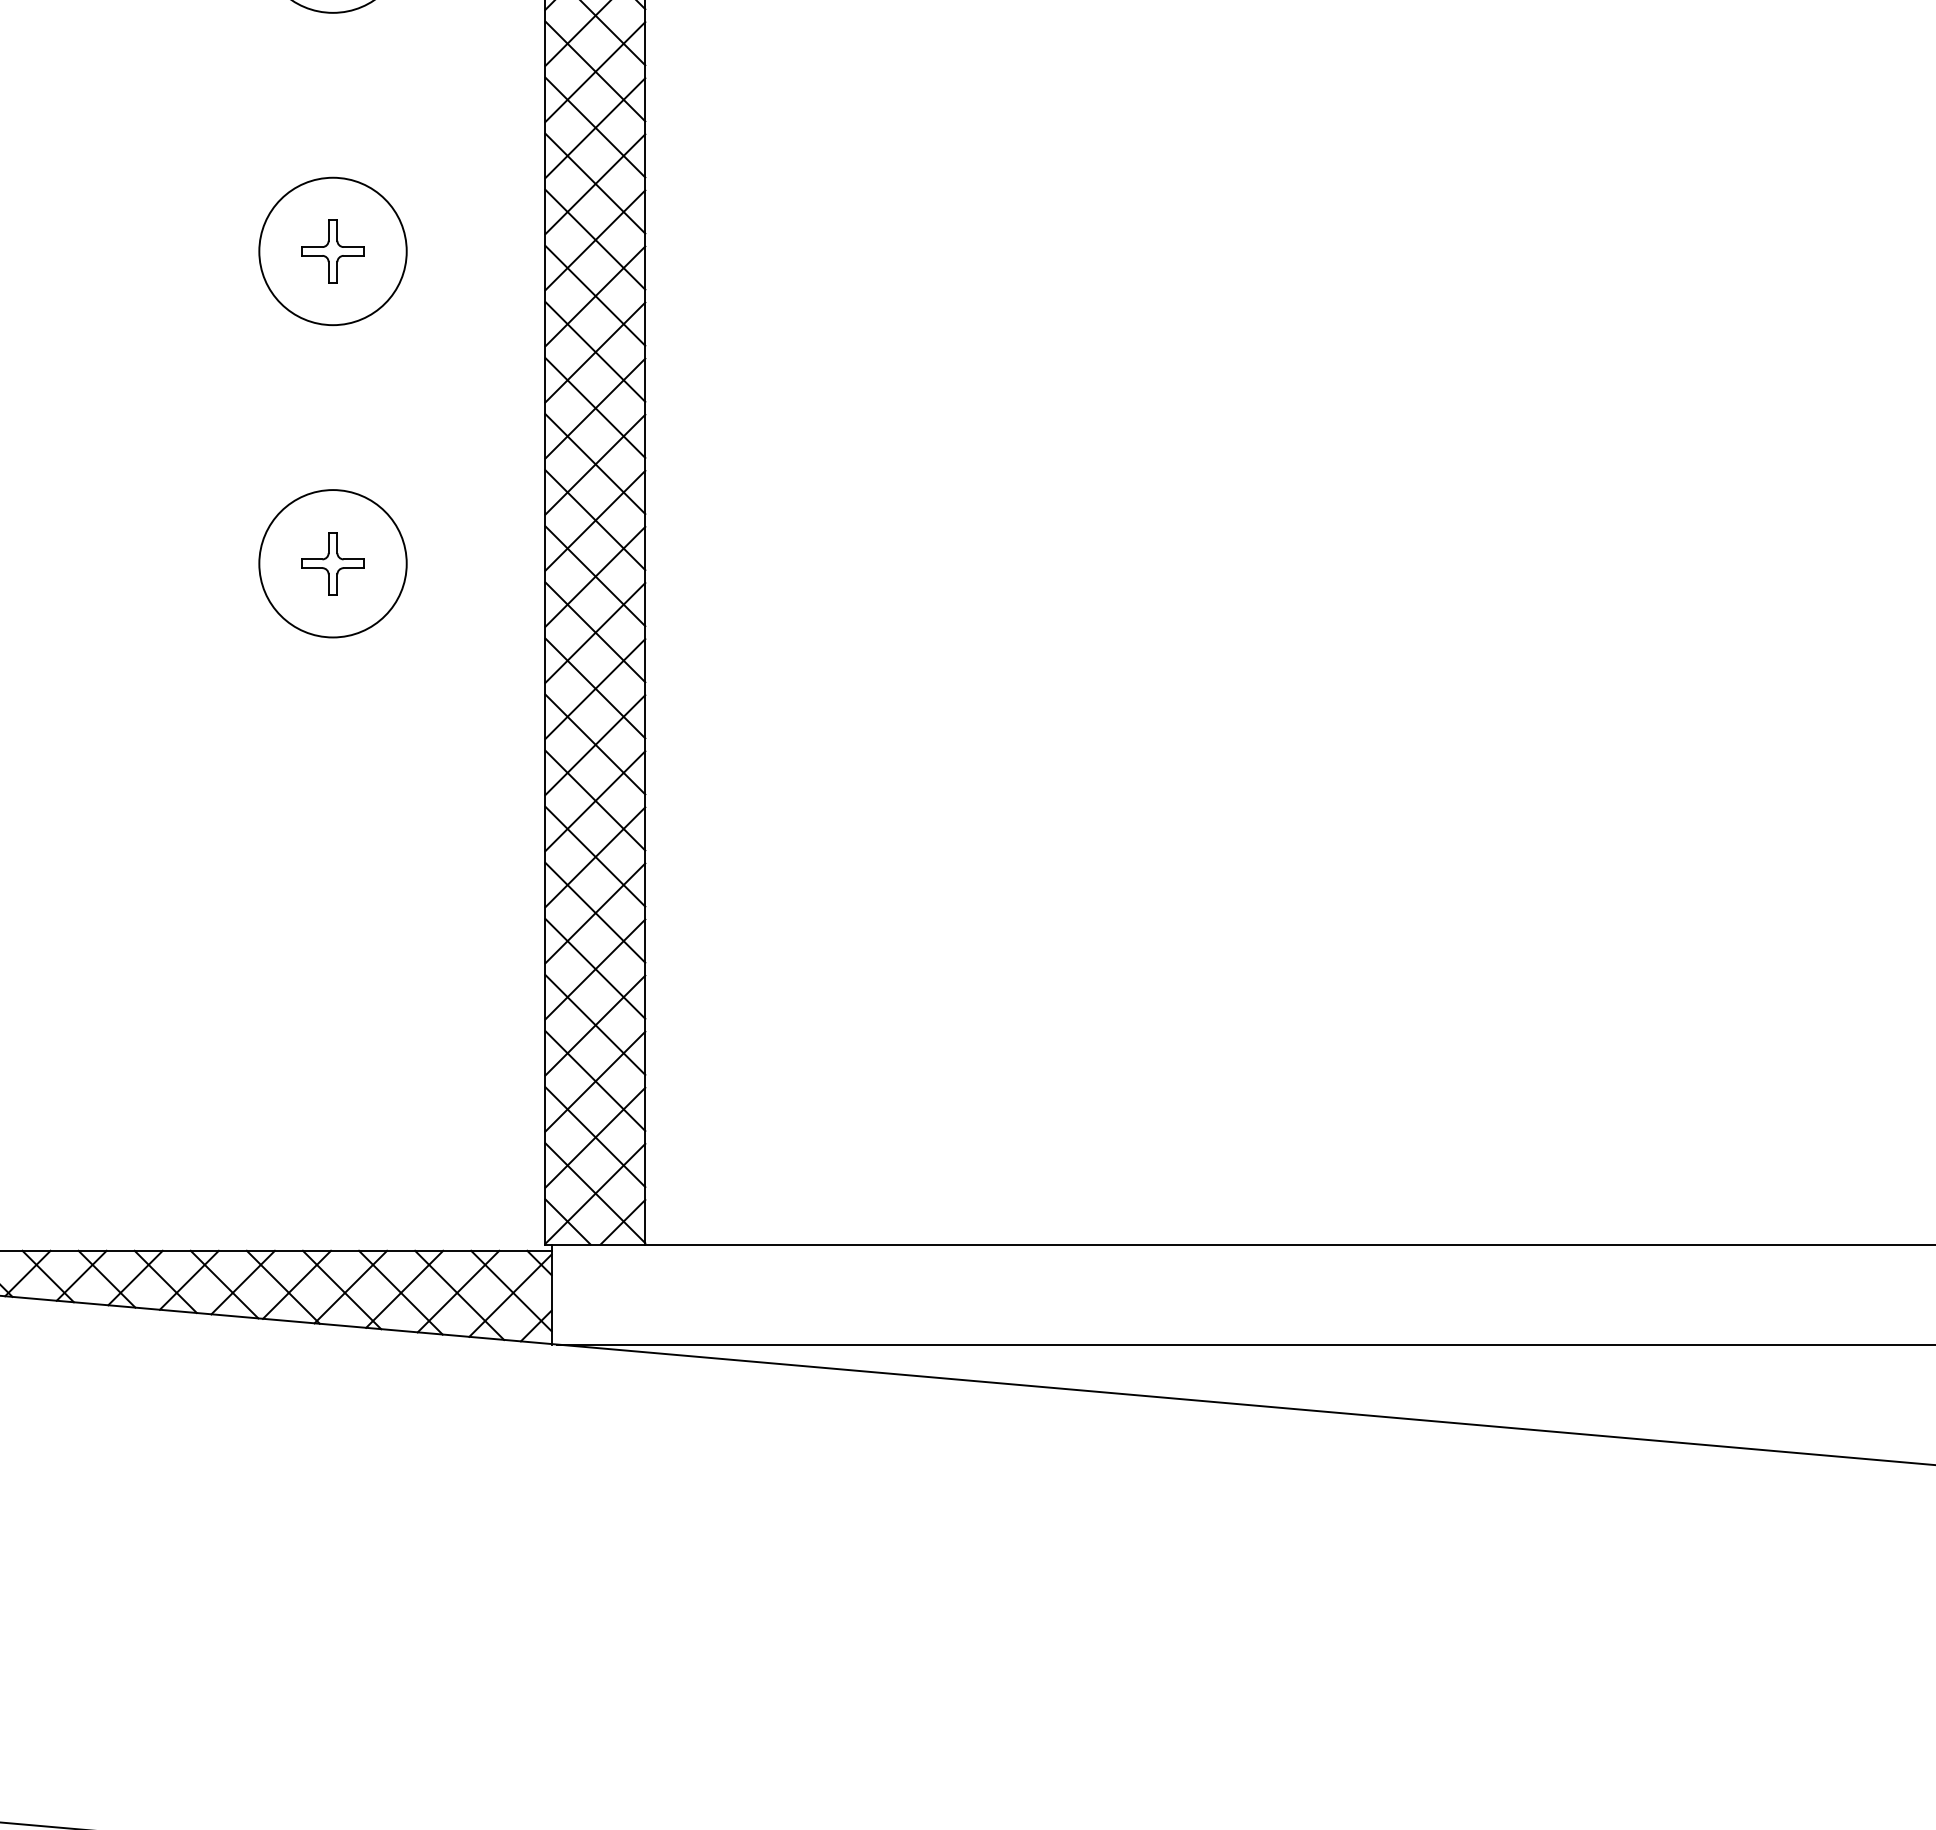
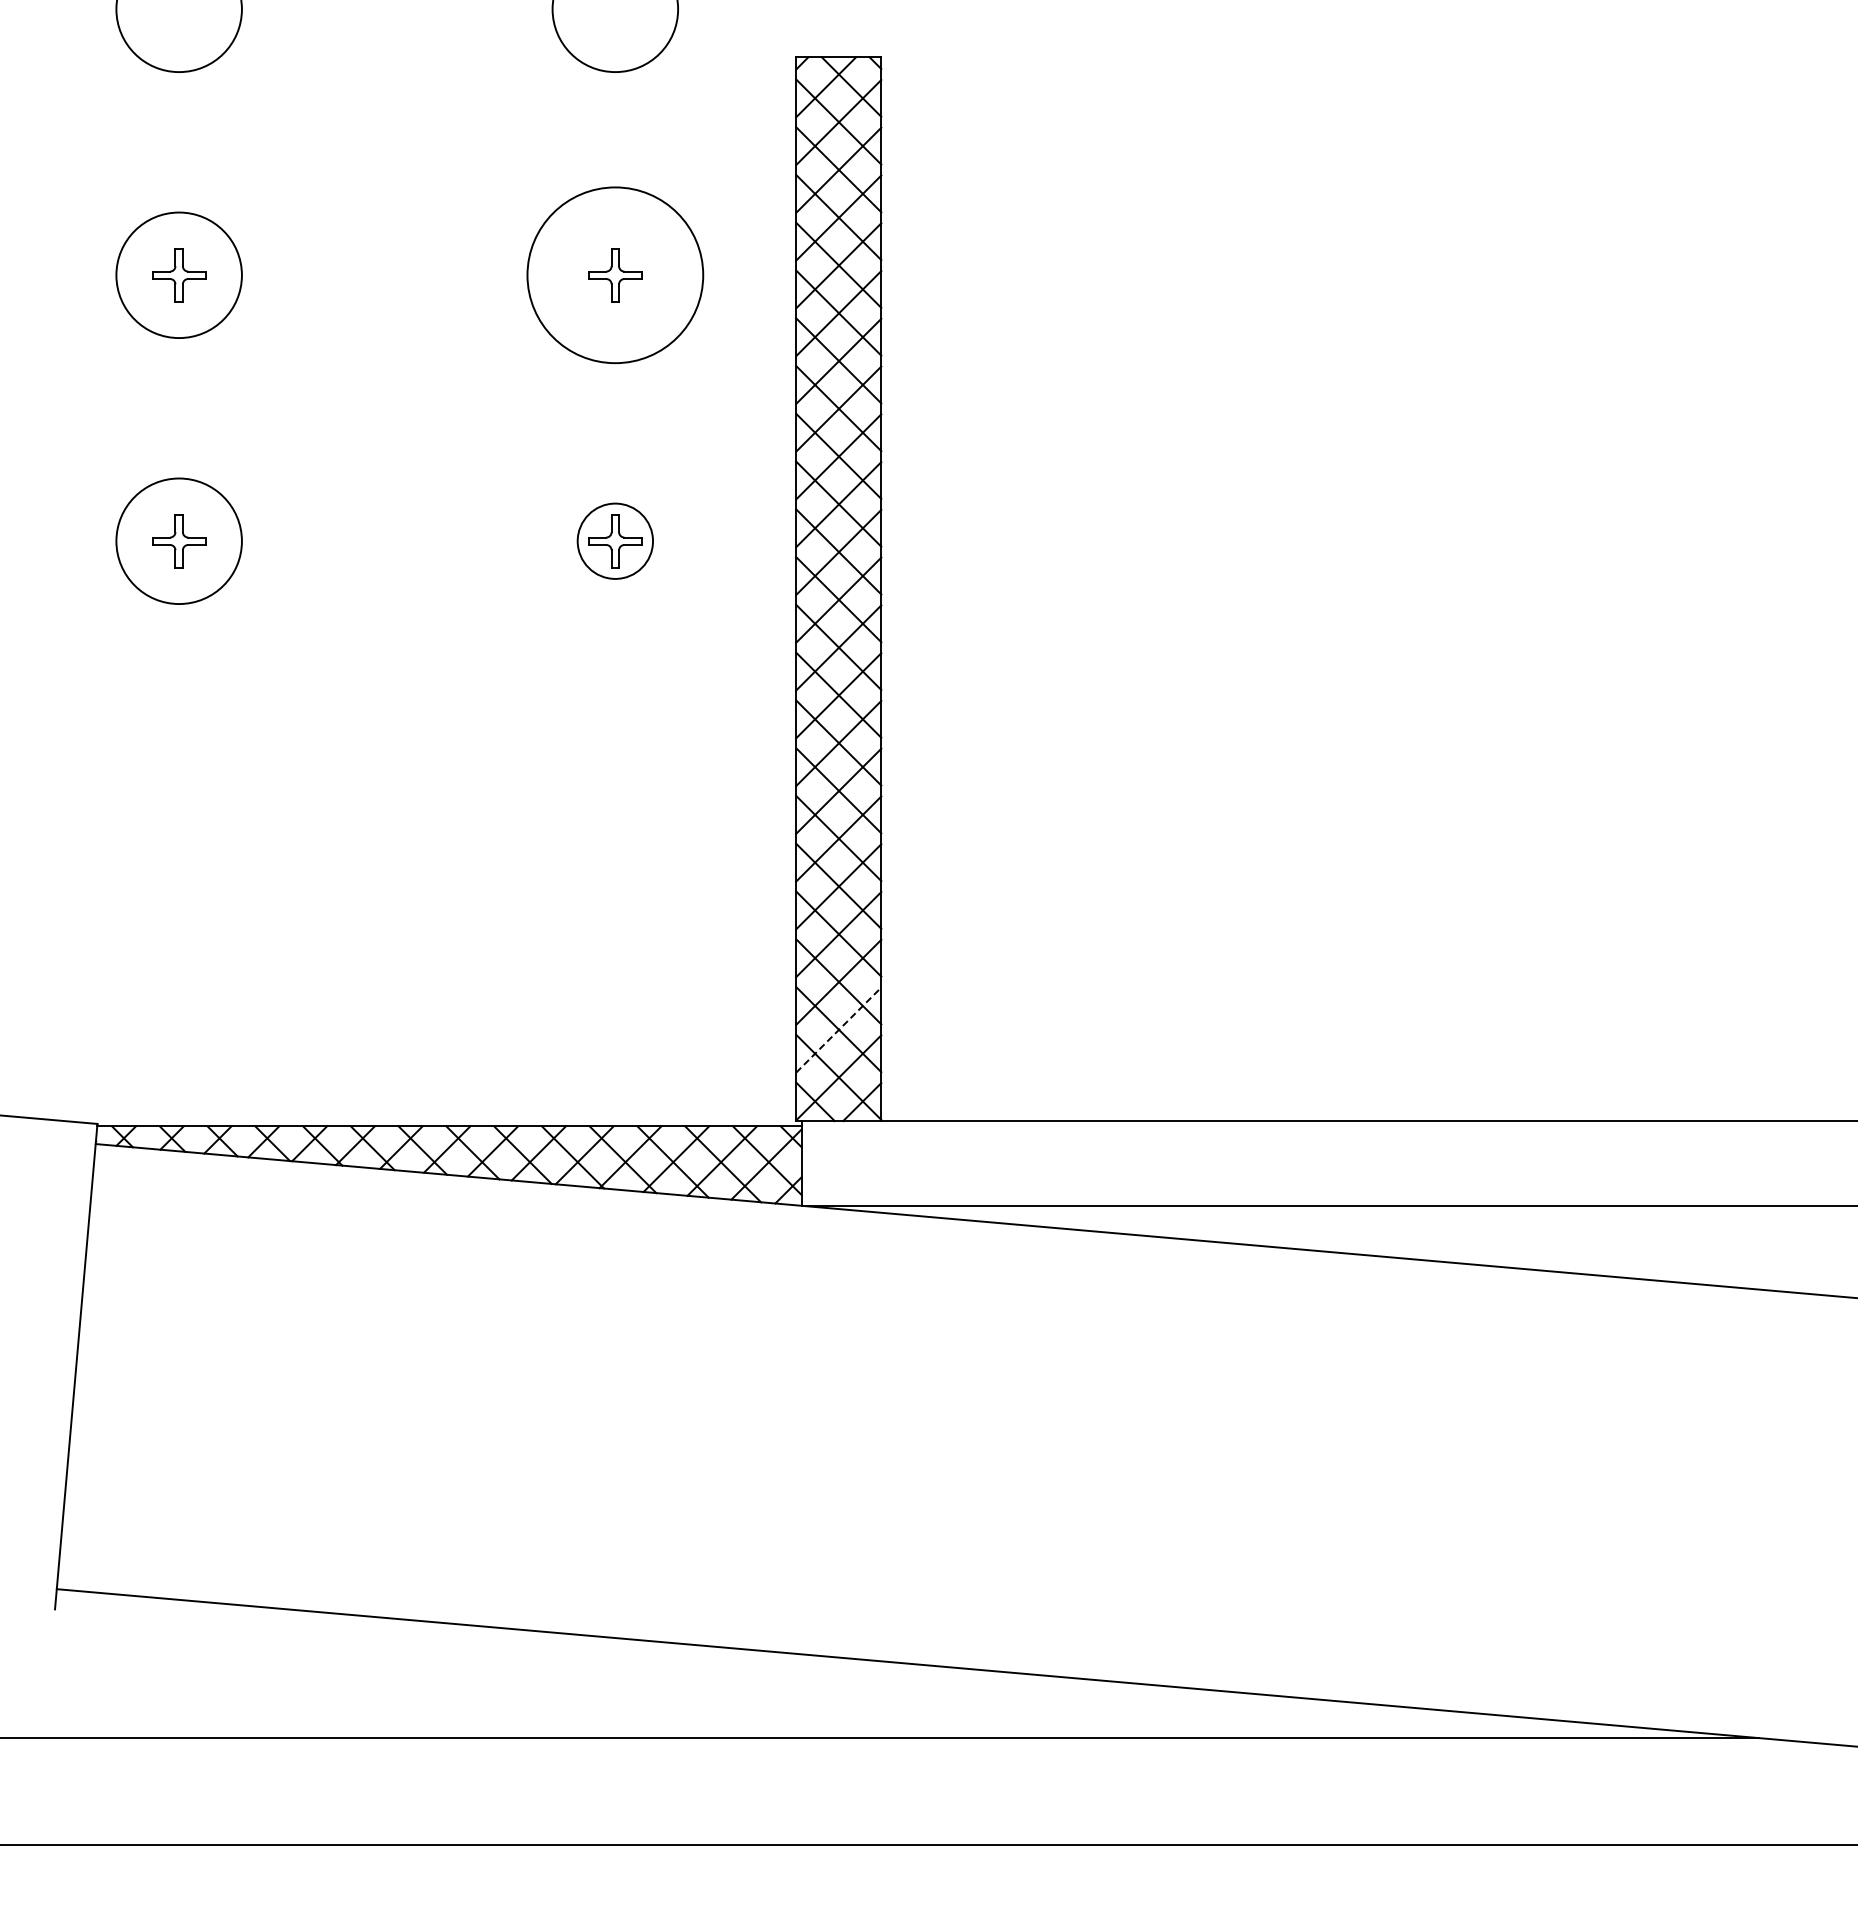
circle: (333, 251) -> (615, 275), size x1.4
circle: (333, 564) -> (615, 541), size x0.6
line: (596, 1137) -> (839, 1029), solid -> dashed

